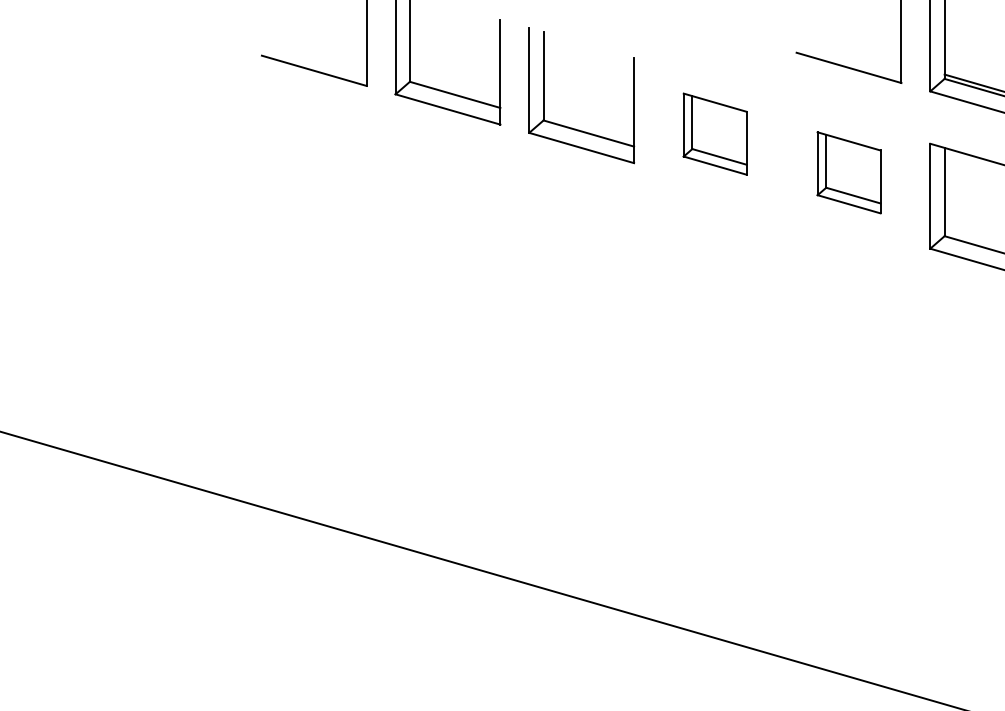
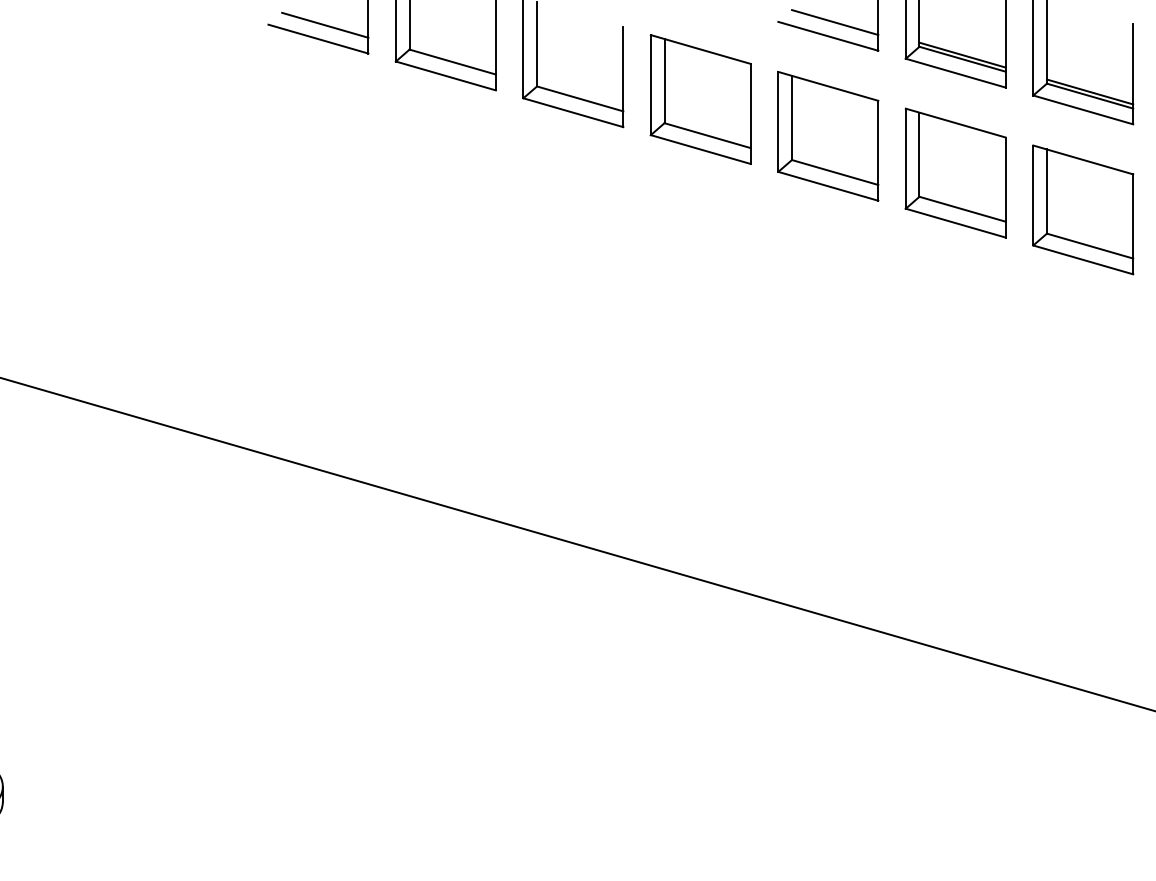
line: (856, 53) -> (835, 22), added
line: (321, 55) -> (325, 24), added
part: (714, 134) -> (700, 99), size x1.67
part: (849, 172) -> (828, 136), size x1.67

